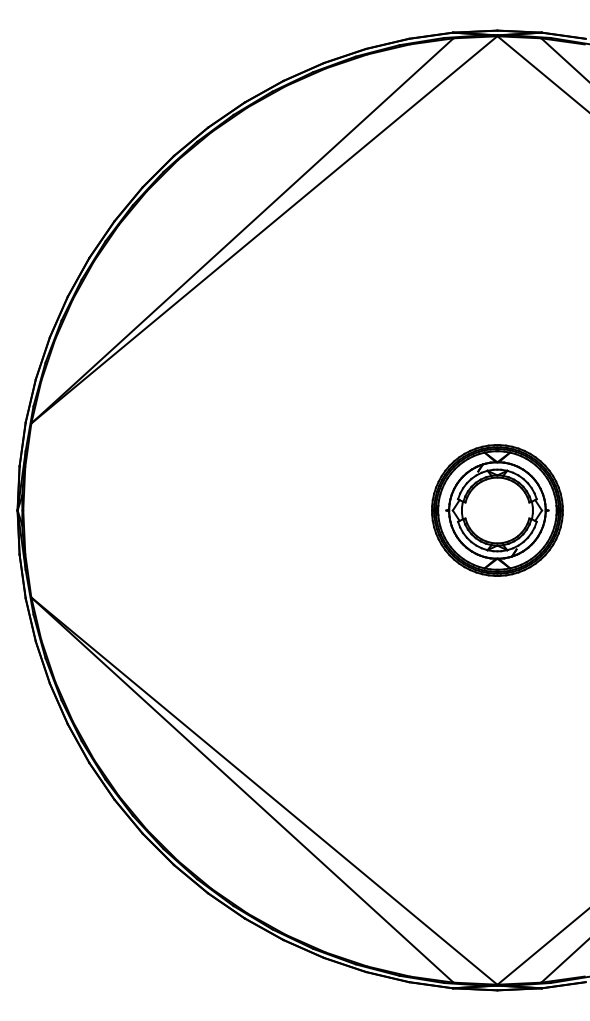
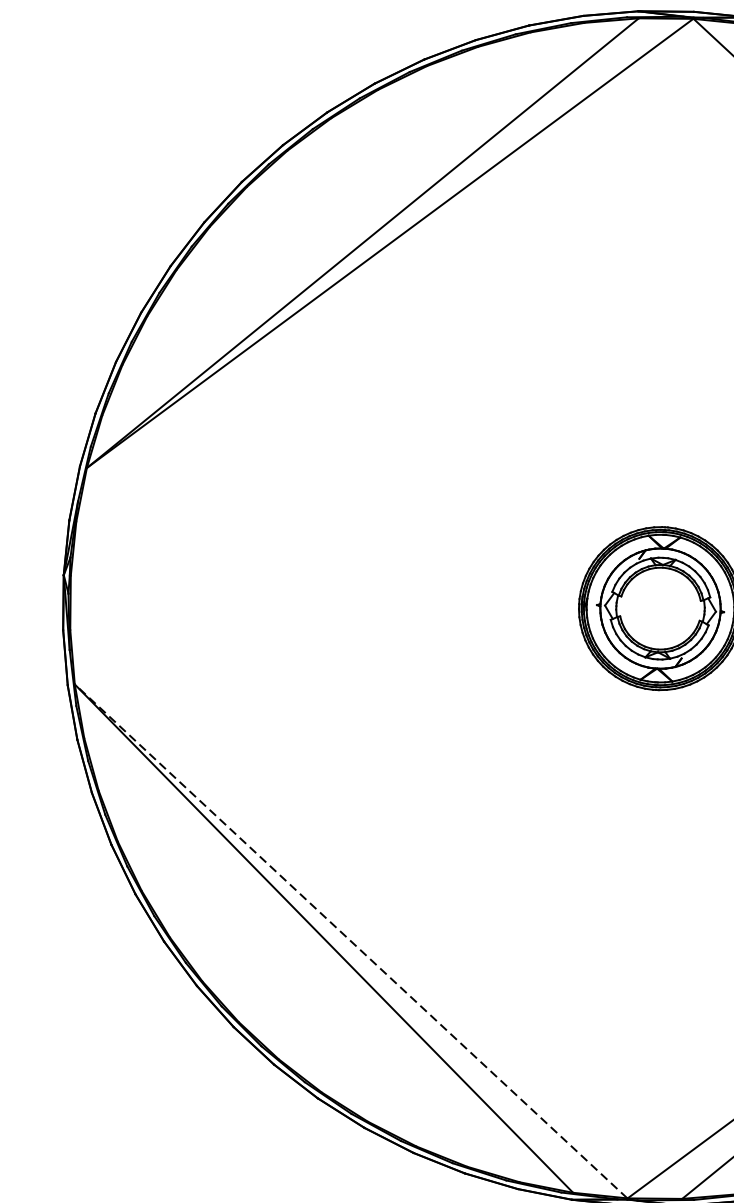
line: (264, 791) -> (351, 941), solid -> dashed

